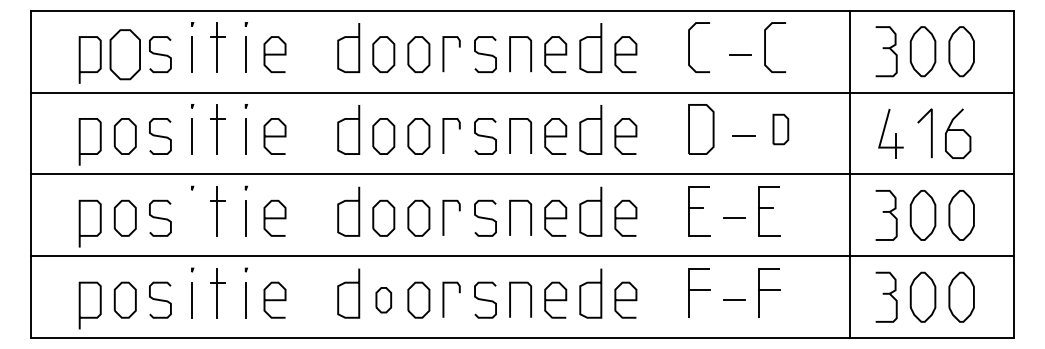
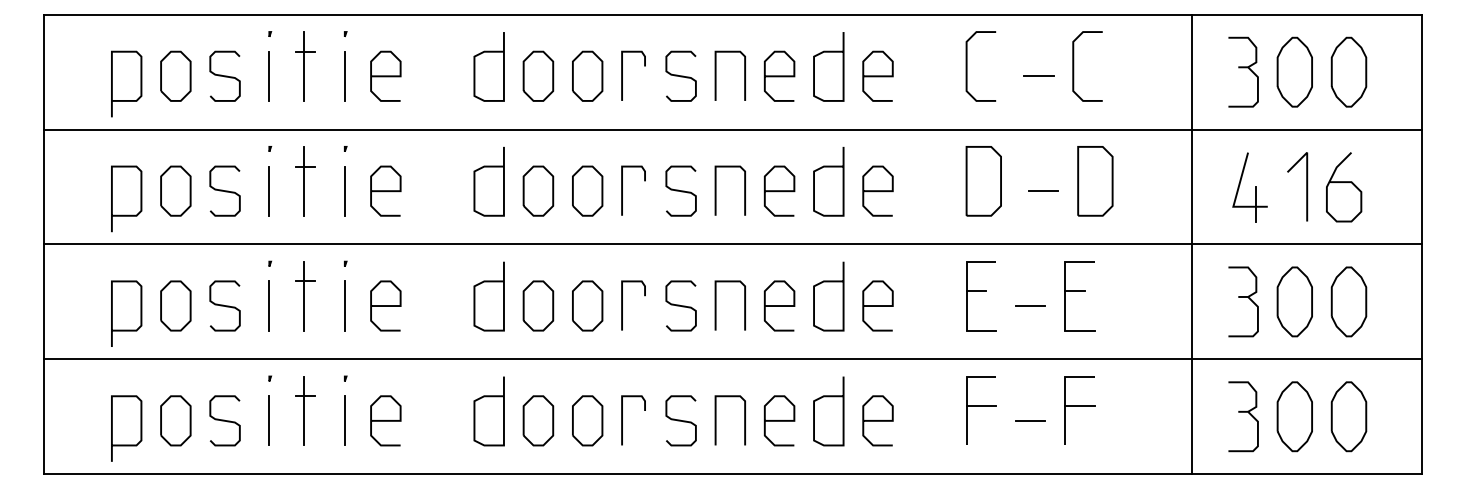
part: (125, 54) -> (175, 75), size x0.71
part: (780, 129) -> (1095, 181), size x1.67
line: (192, 217) -> (269, 305), added
part: (383, 299) -> (538, 420), size x1.43

